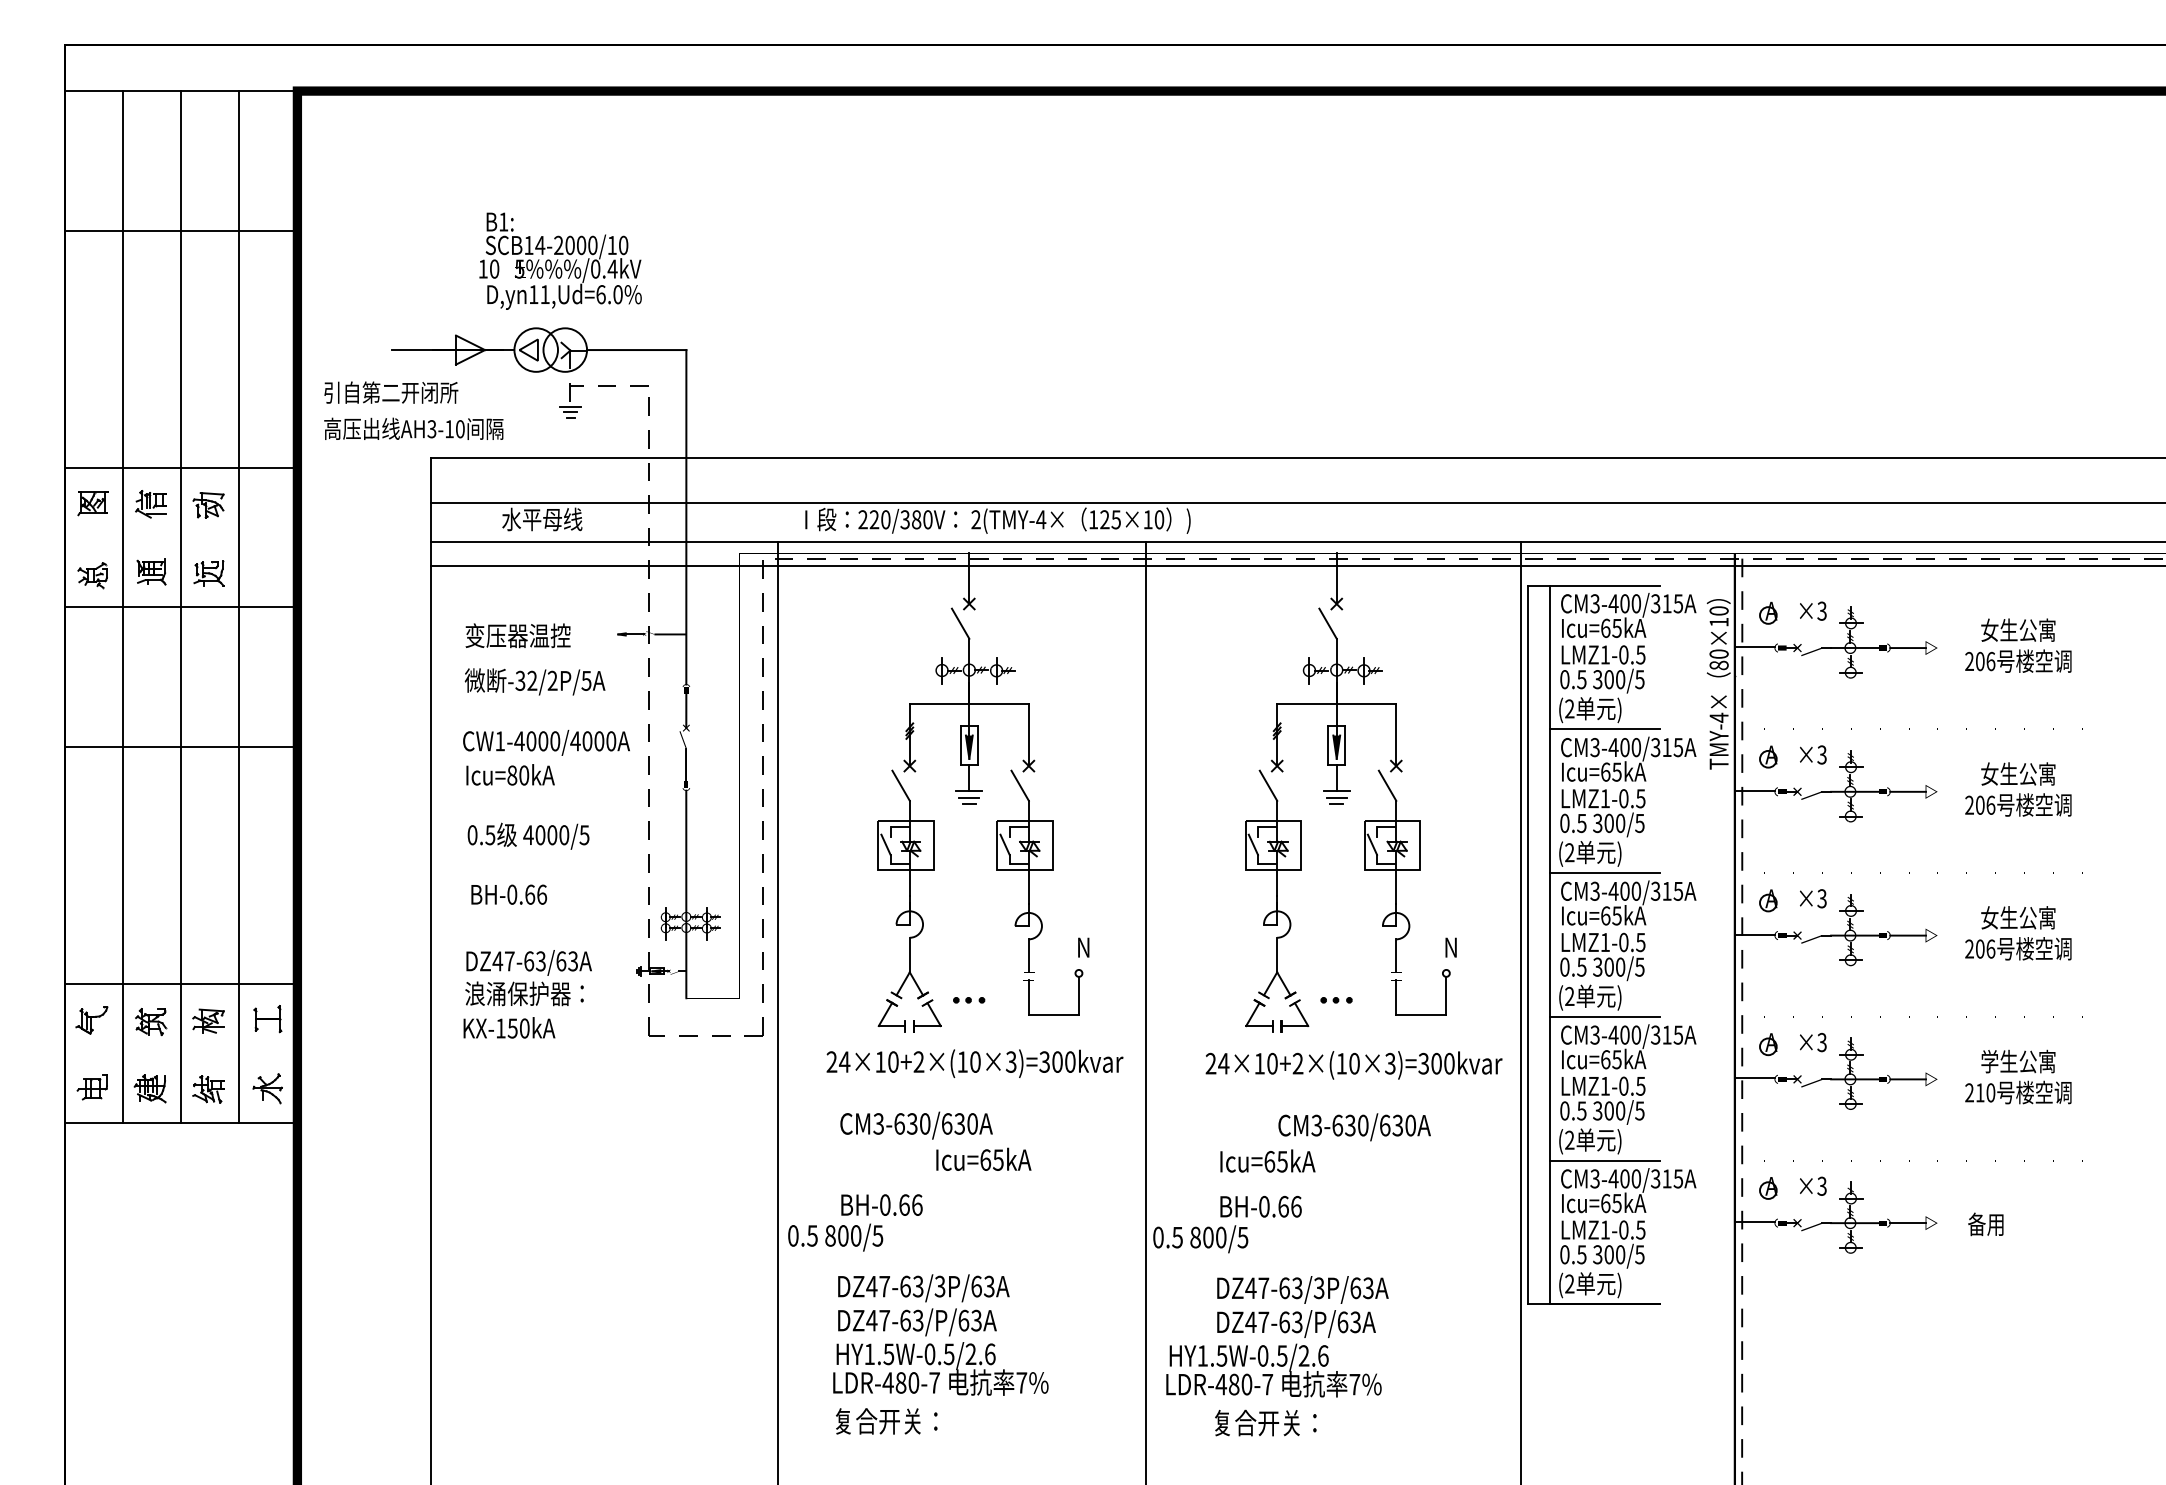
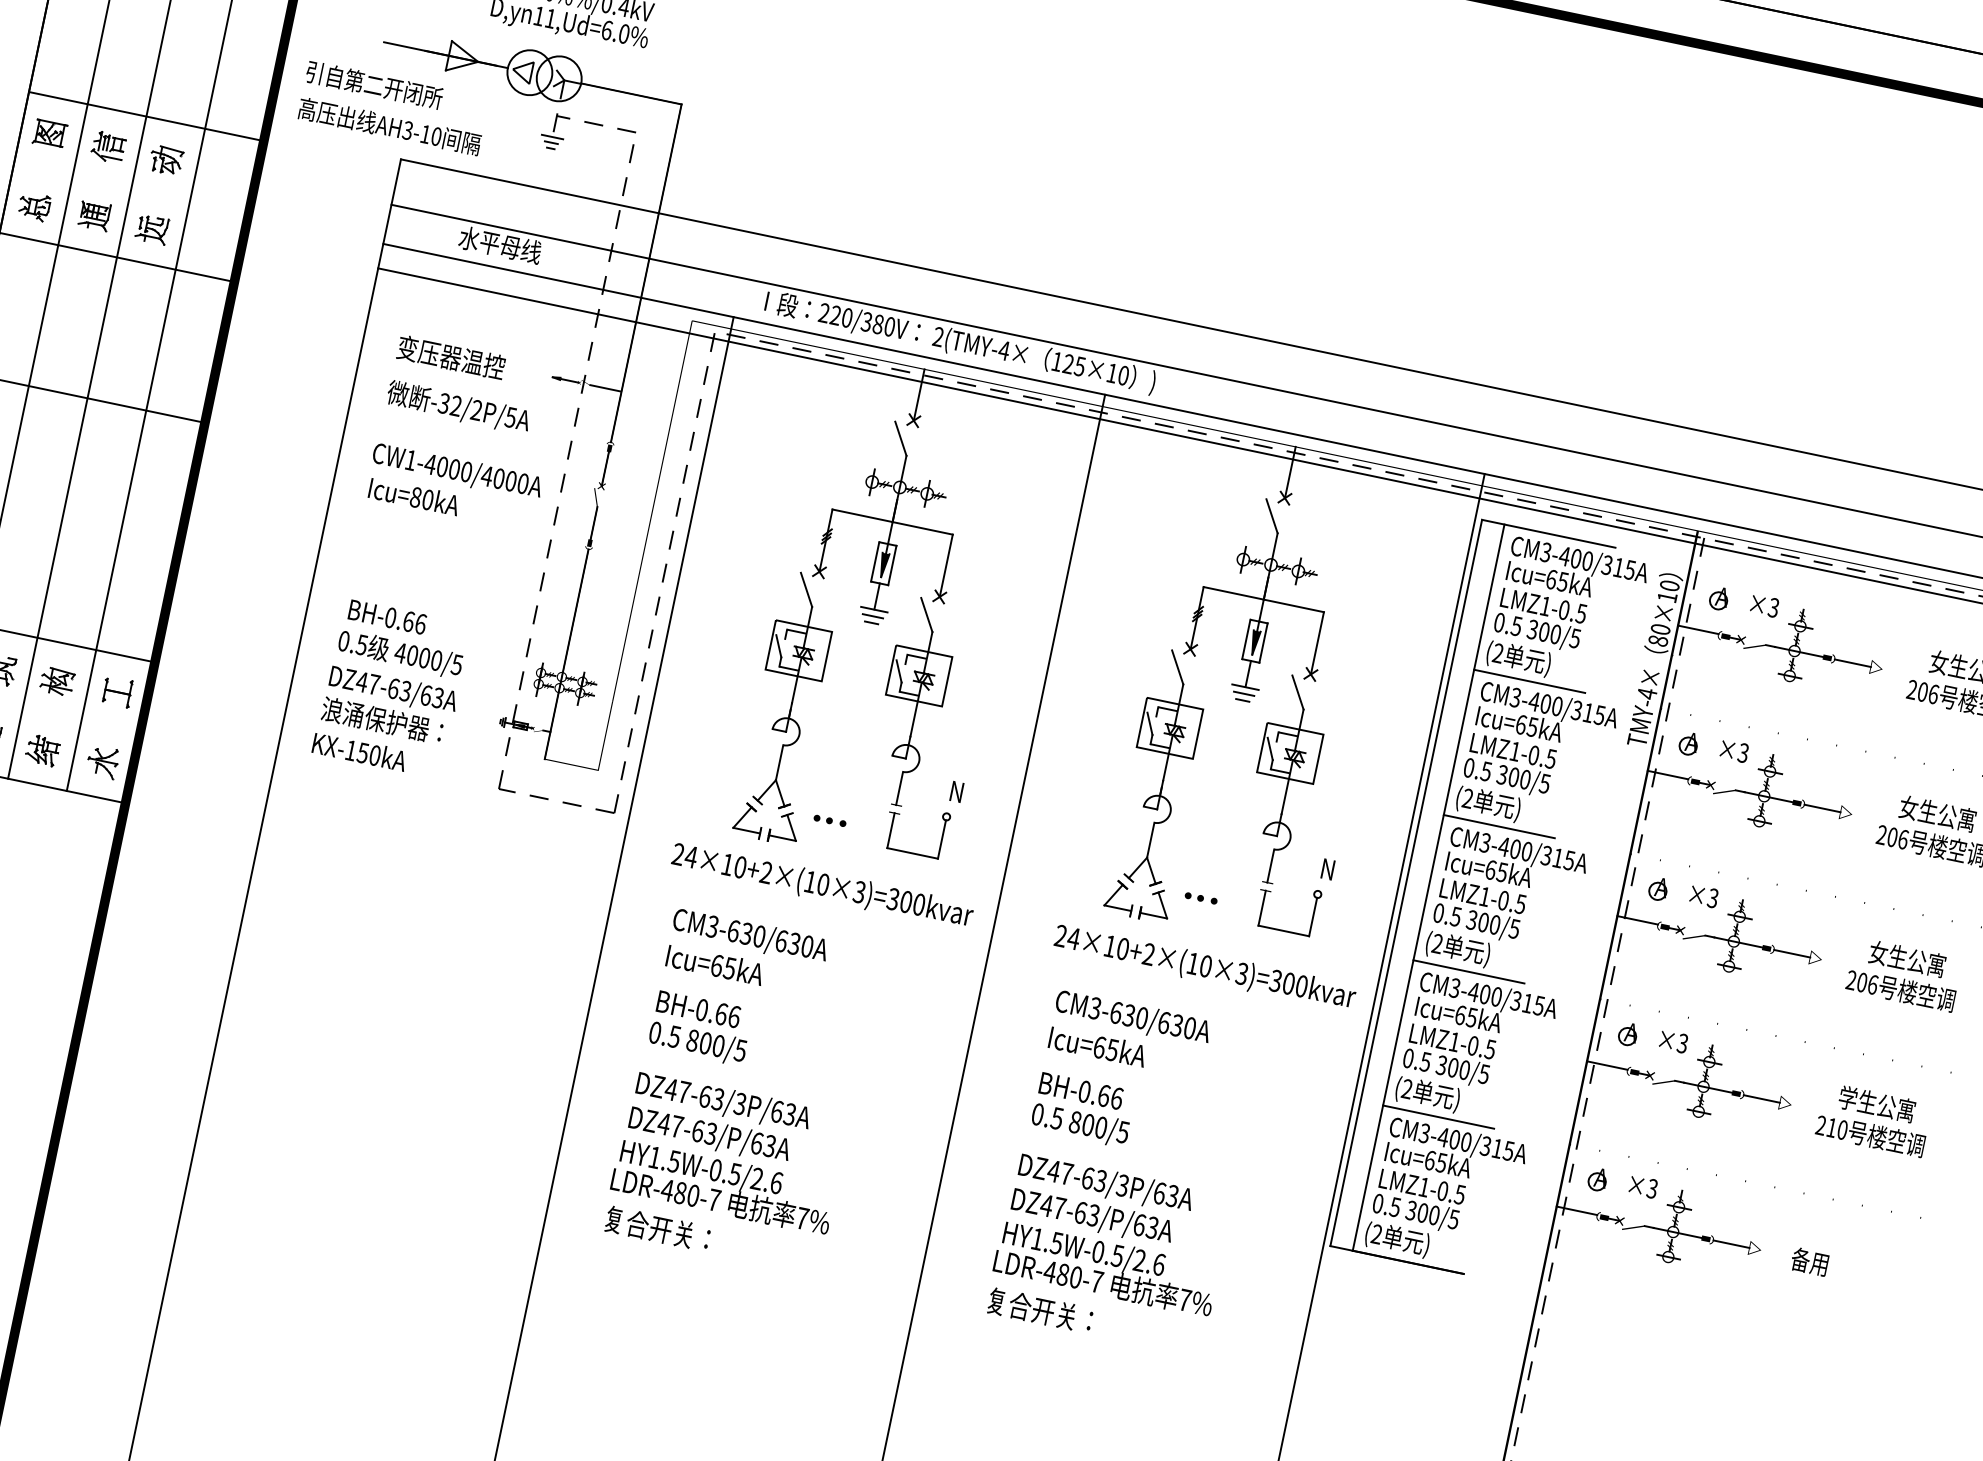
text: (528, 835) -> (400, 653), moved
text: (1354, 1127) -> (1132, 1018), moved
text: (983, 1158) -> (715, 963), moved
text: (835, 1237) -> (697, 1043), moved
text: (1200, 1239) -> (1079, 1125), moved
text: (1273, 1370) -> (1105, 1268), moved

